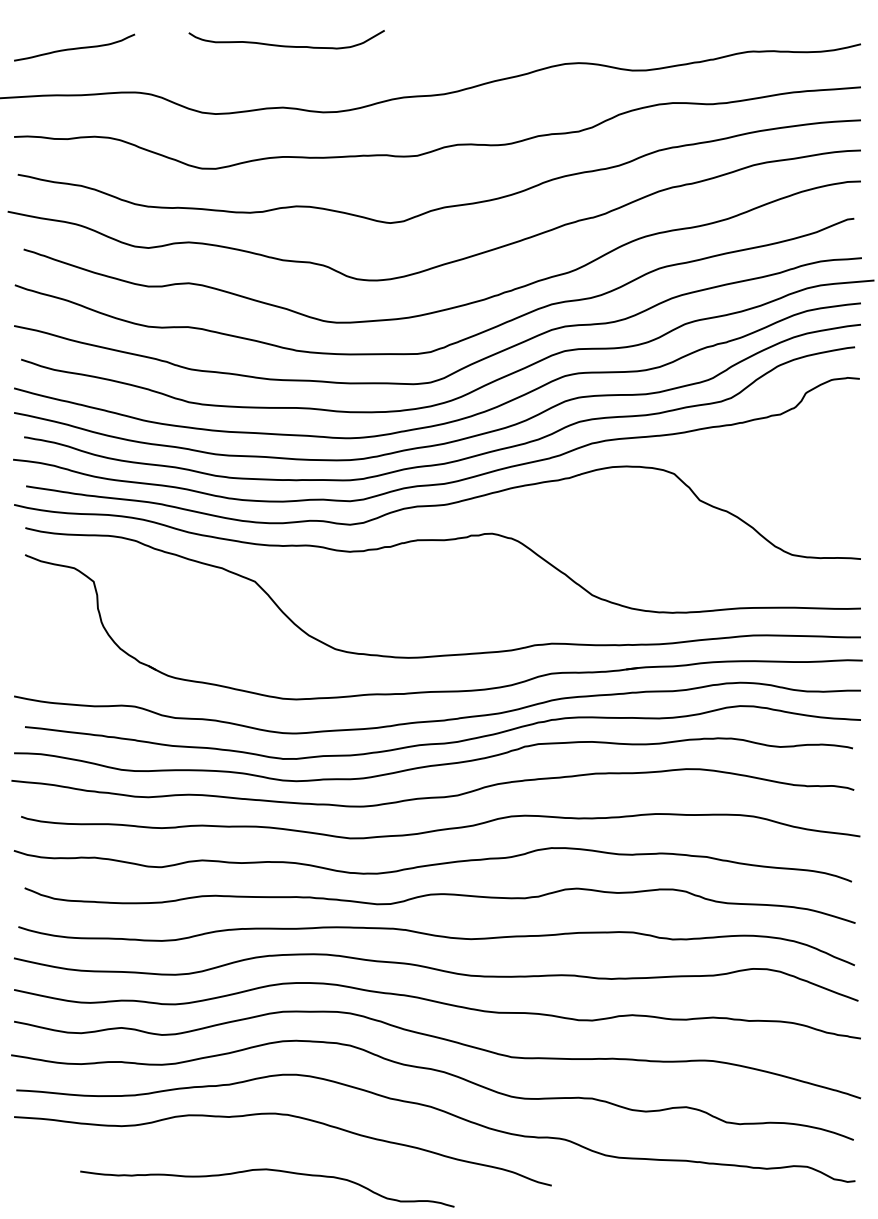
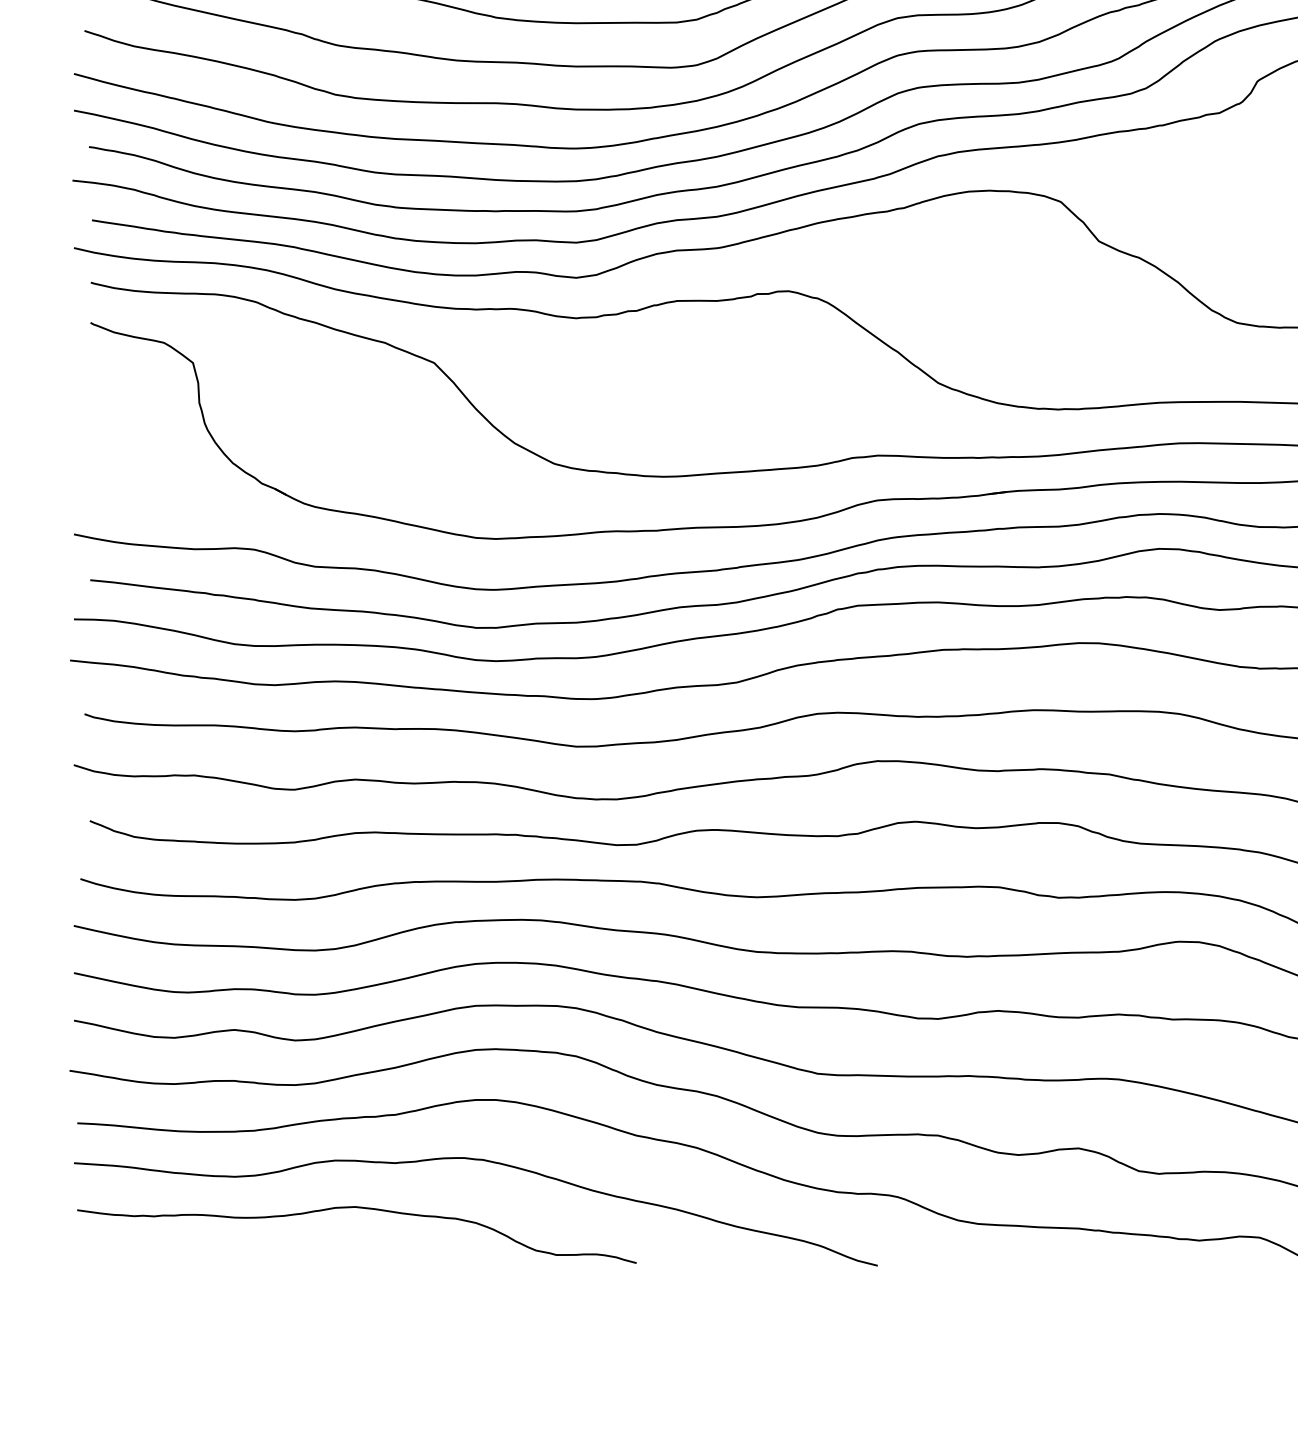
curve: (267, 1170) -> (357, 1208), moved

